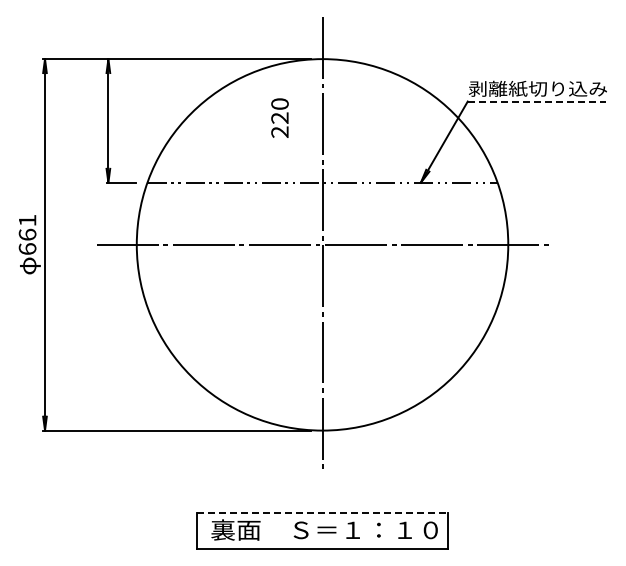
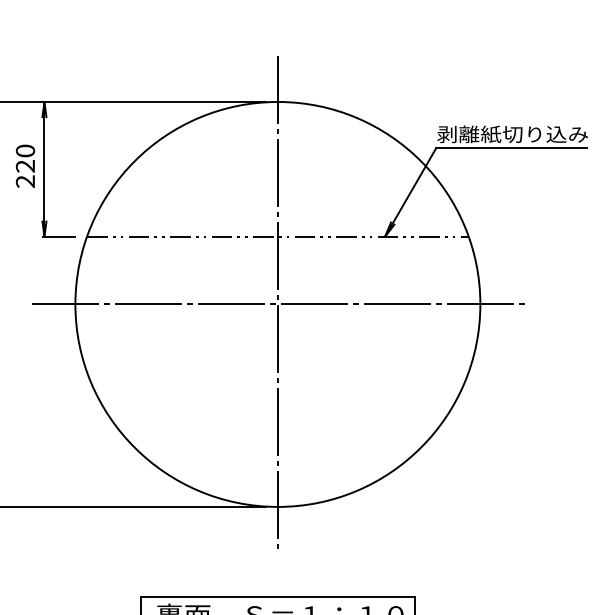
line: (537, 101) -> (512, 148), dashed -> solid
text: (279, 117) -> (24, 165), moved
line: (323, 512) -> (278, 596), dashed -> solid

